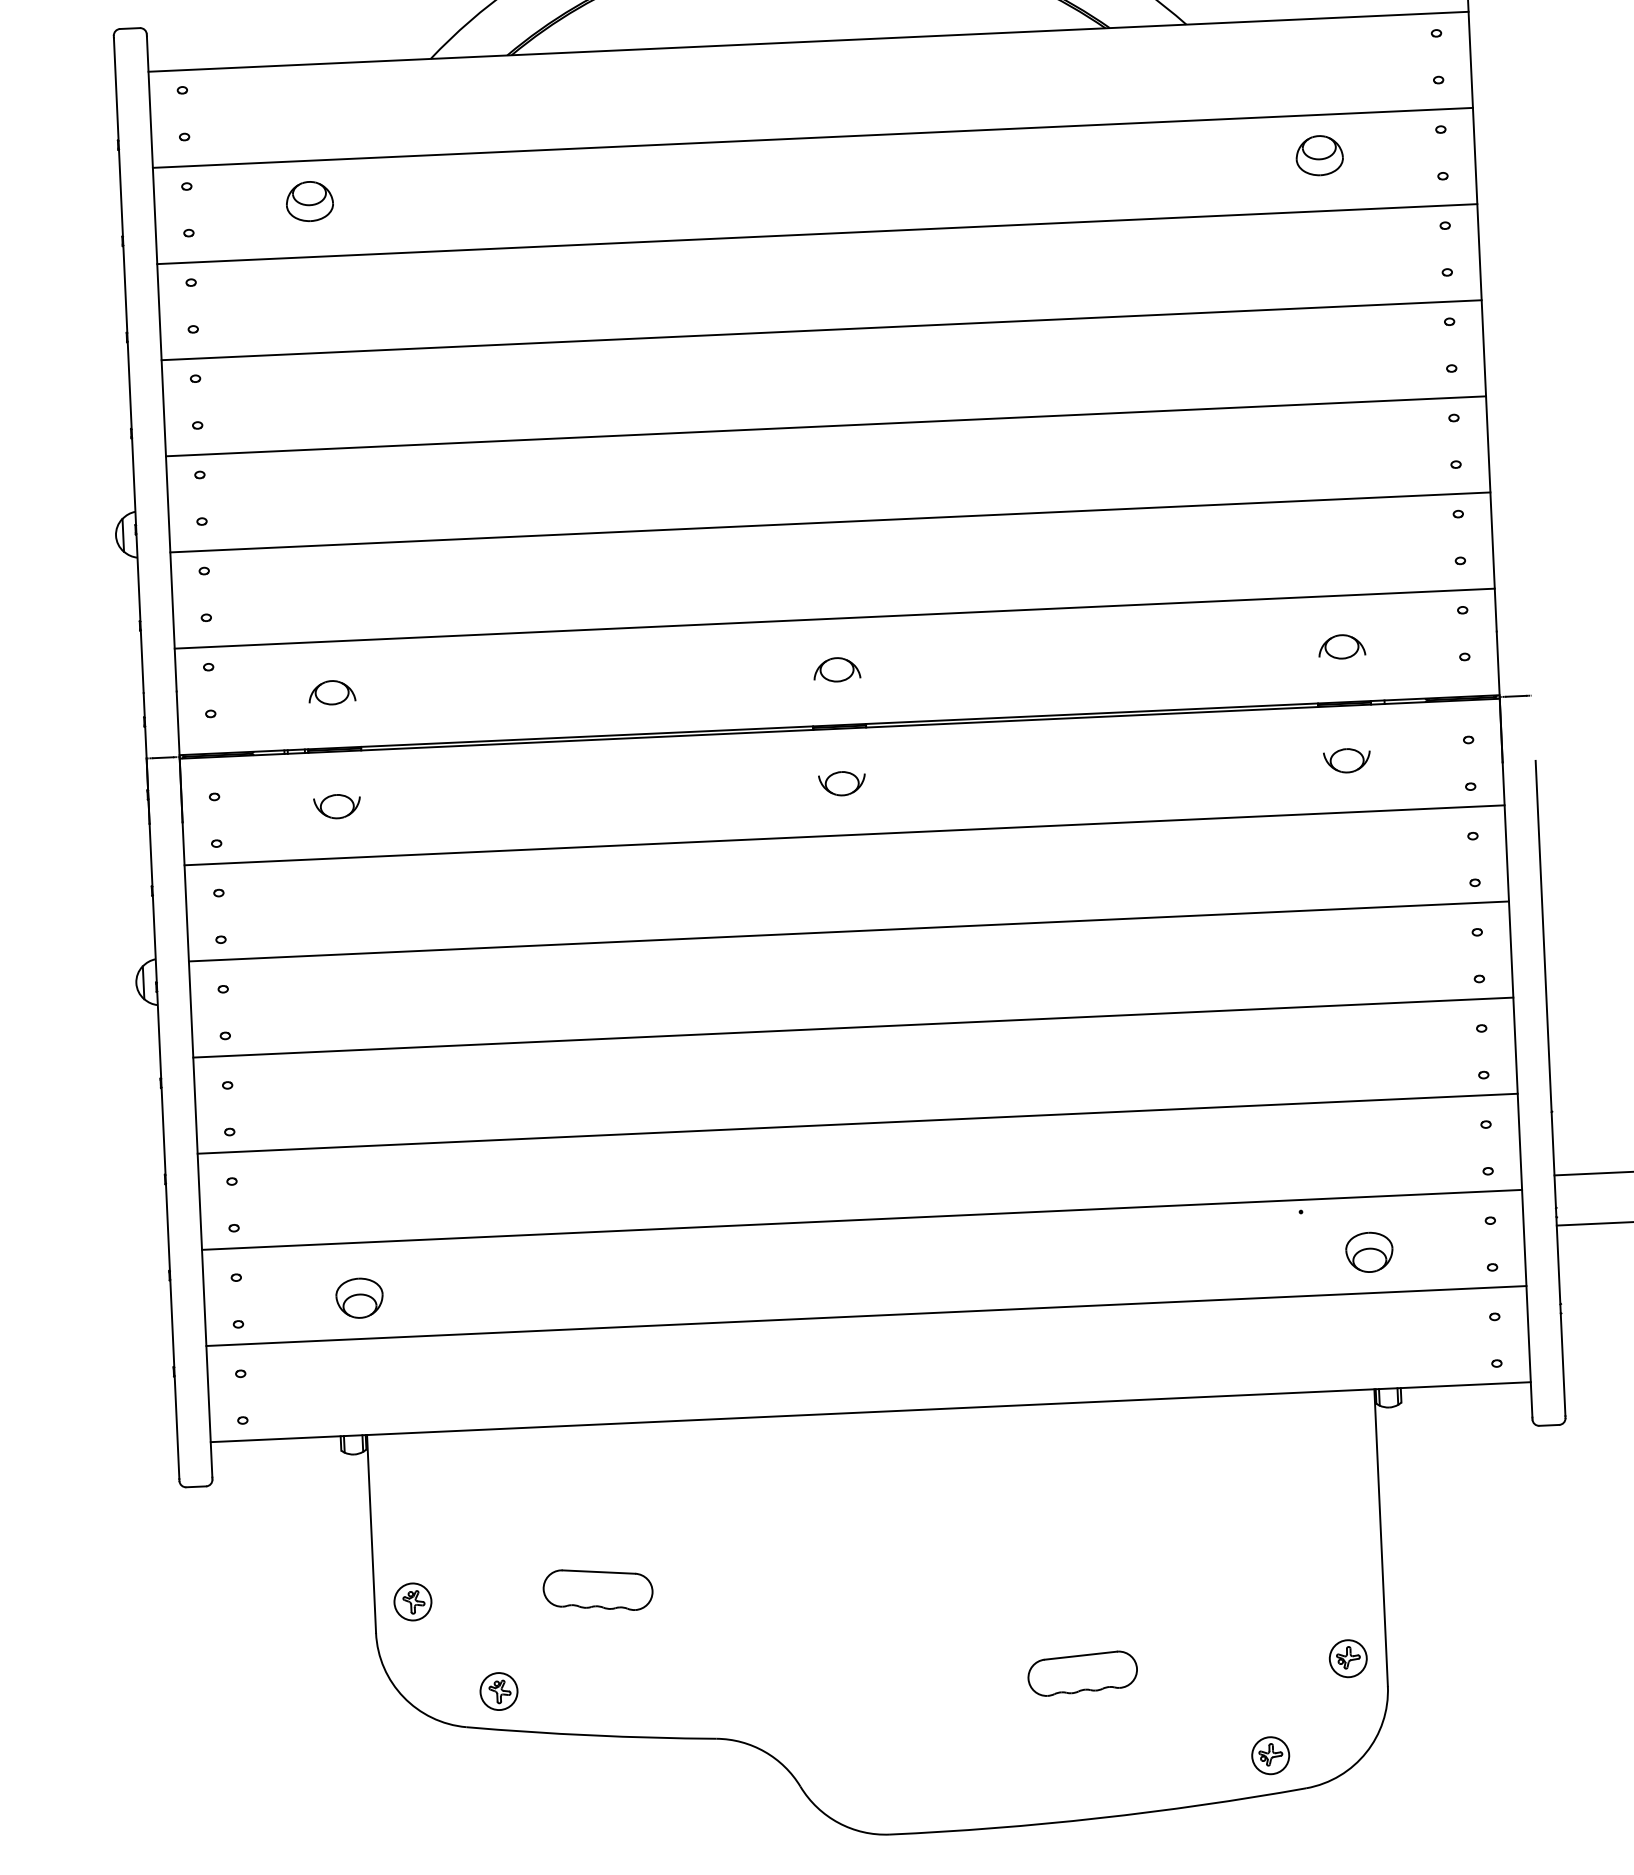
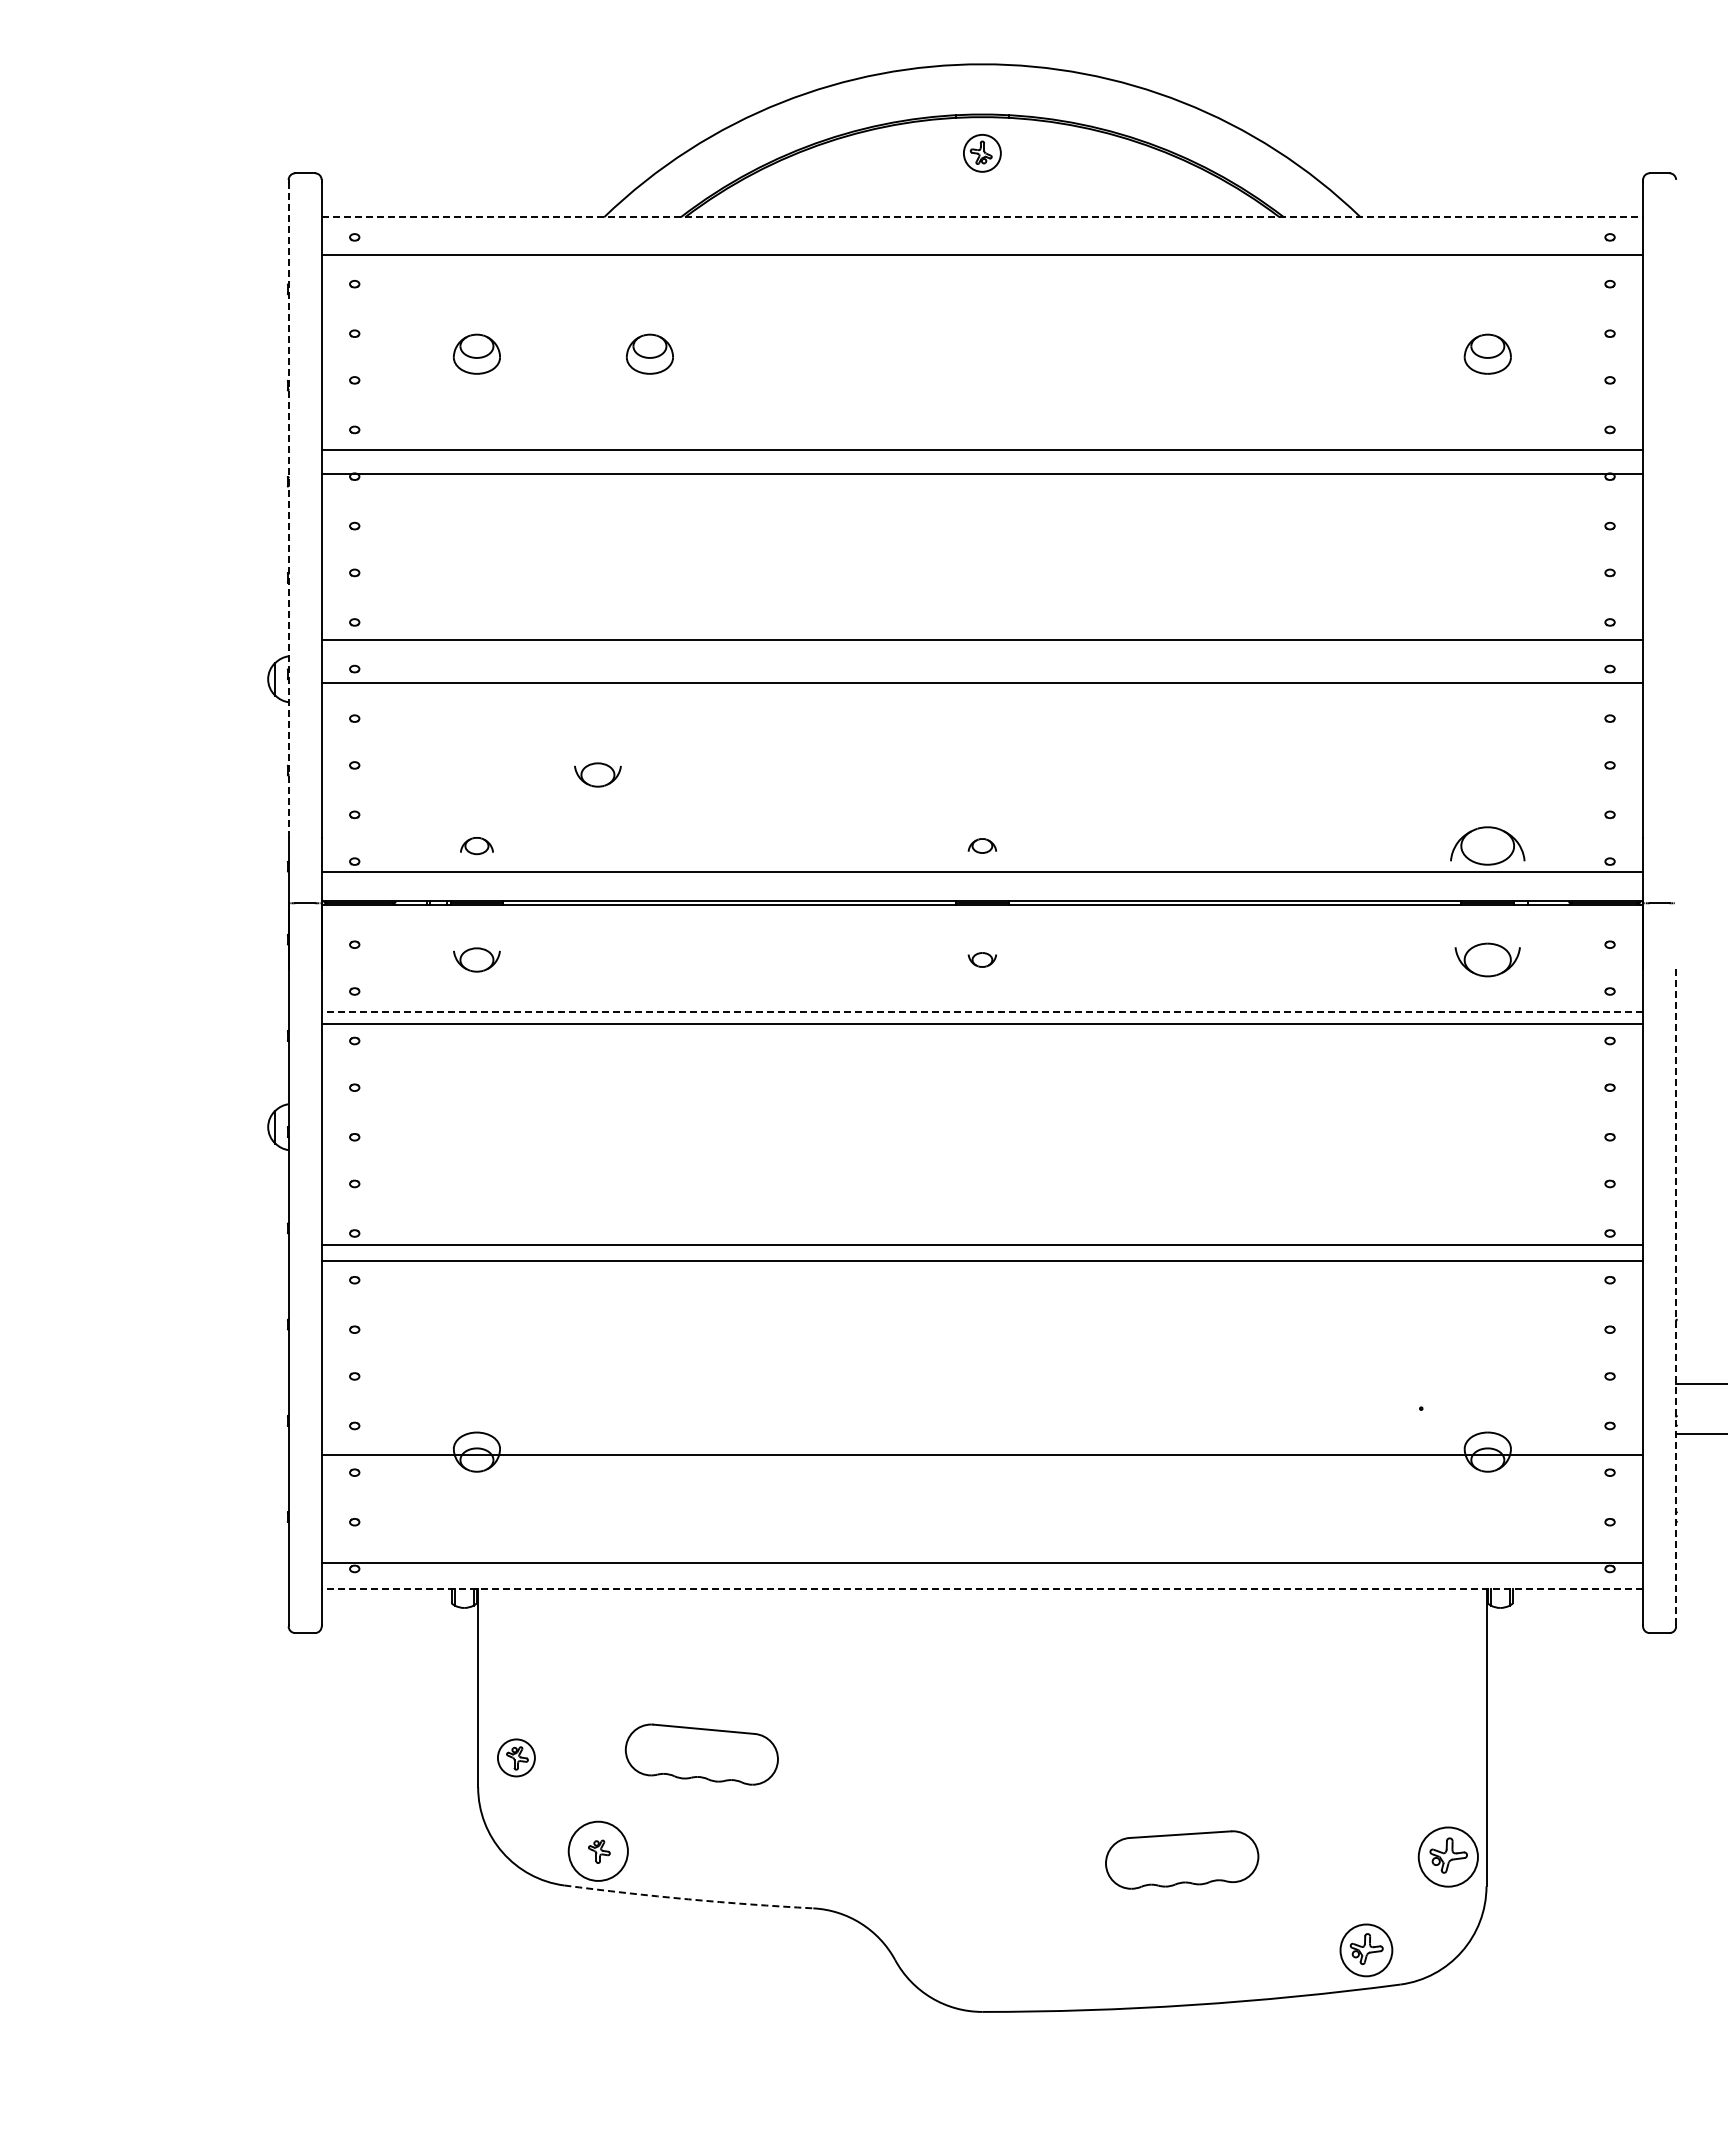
line: (808, 41) -> (982, 217), solid -> dashed
line: (813, 137) -> (982, 254), moved
part: (482, 192) -> (649, 353), added
line: (817, 233) -> (982, 473), moved
line: (821, 330) -> (982, 450), moved
line: (128, 365) -> (288, 509), solid -> dashed
line: (826, 426) -> (982, 683), moved
line: (830, 522) -> (982, 640), moved
part: (449, 615) -> (597, 774), added
line: (834, 618) -> (982, 871), moved
part: (1341, 646) -> (1487, 845), size x1.6
part: (837, 669) -> (982, 845), size x0.6
part: (331, 692) -> (476, 845), size x0.7
part: (1346, 760) -> (1487, 959), size x1.4
part: (842, 783) -> (982, 959), size x0.6
line: (844, 835) -> (982, 1011), solid -> dashed
line: (849, 931) -> (982, 1023), moved
line: (853, 1027) -> (982, 1261), moved
line: (1550, 1088) -> (1676, 1296), solid -> dashed
line: (857, 1123) -> (982, 1245), moved
line: (862, 1219) -> (982, 1454), moved
line: (866, 1315) -> (982, 1562), moved
line: (870, 1412) -> (982, 1589), solid -> dashed
part: (597, 1590) -> (701, 1754), size x1.4
part: (1347, 1658) -> (1447, 1856), size x1.6
part: (1082, 1673) -> (1182, 1859), size x1.4
circle: (498, 1690) -> (597, 1850), size x1.6
arc: (591, 1735) -> (688, 1899), solid -> dashed
part: (1269, 1755) -> (1365, 1950), size x1.4

